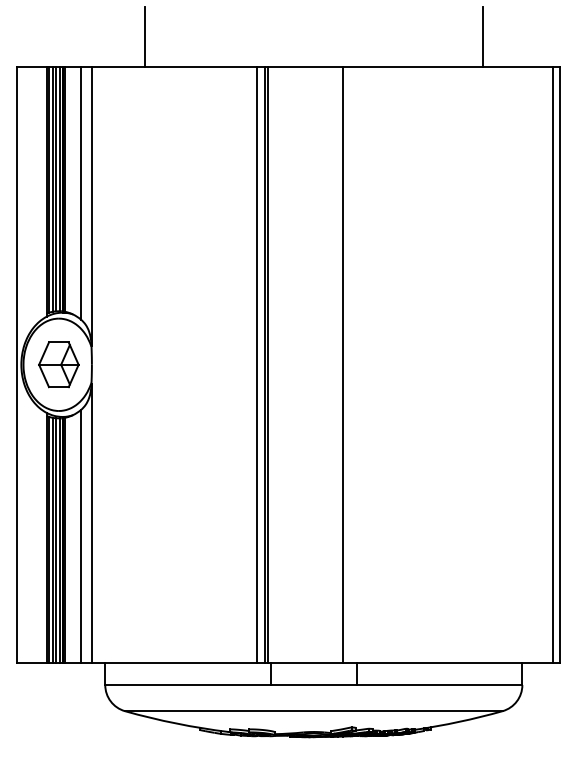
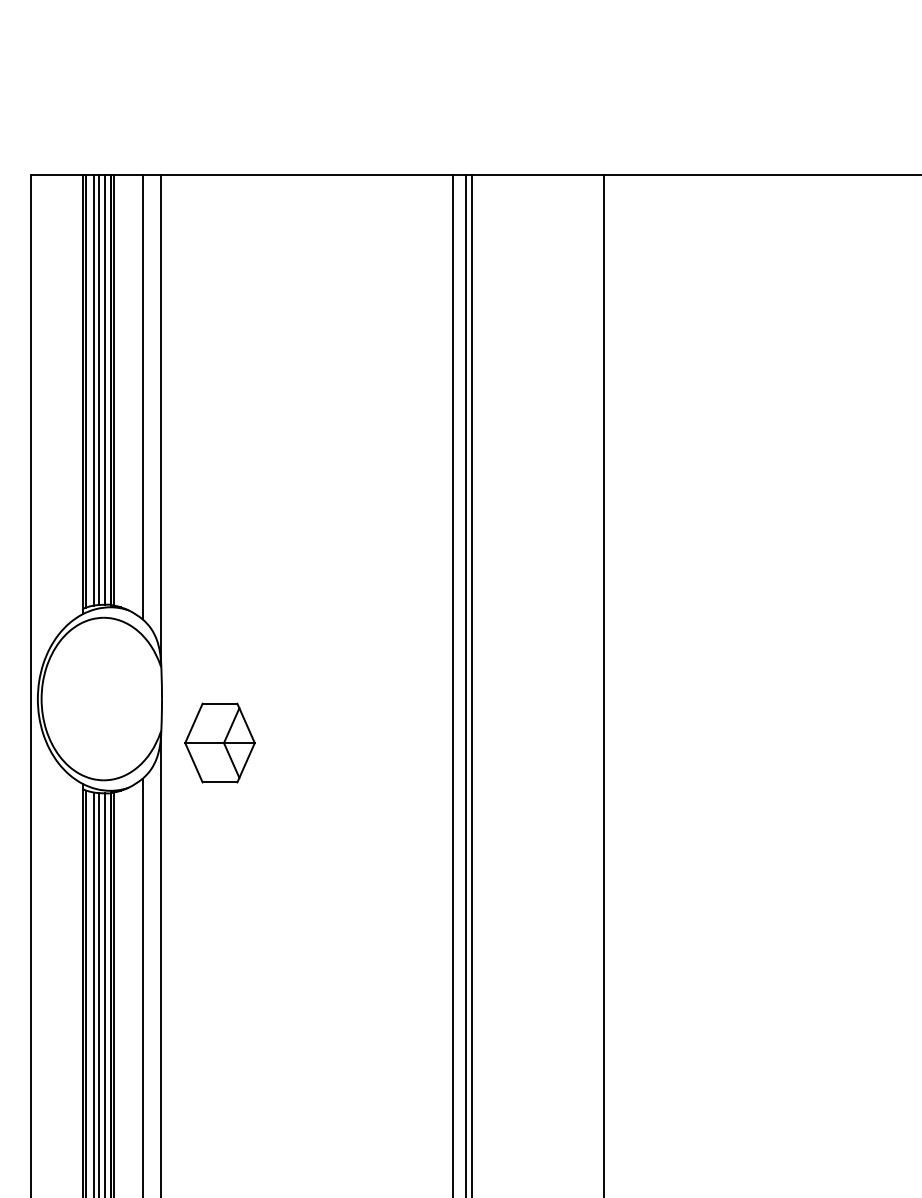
line: (144, 36) -> (254, 121), removed
line: (482, 36) -> (849, 121), removed
part: (58, 364) -> (219, 742), moved

